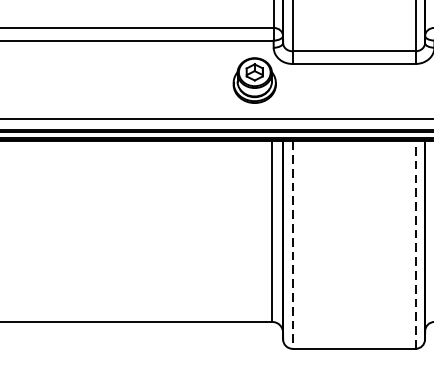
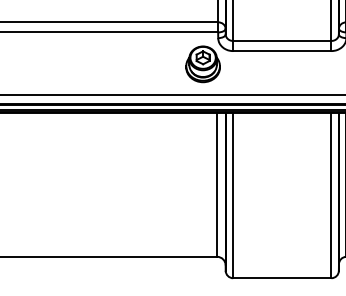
line: (292, 245) -> (233, 195), dashed -> solid
line: (415, 245) -> (331, 195), dashed -> solid

